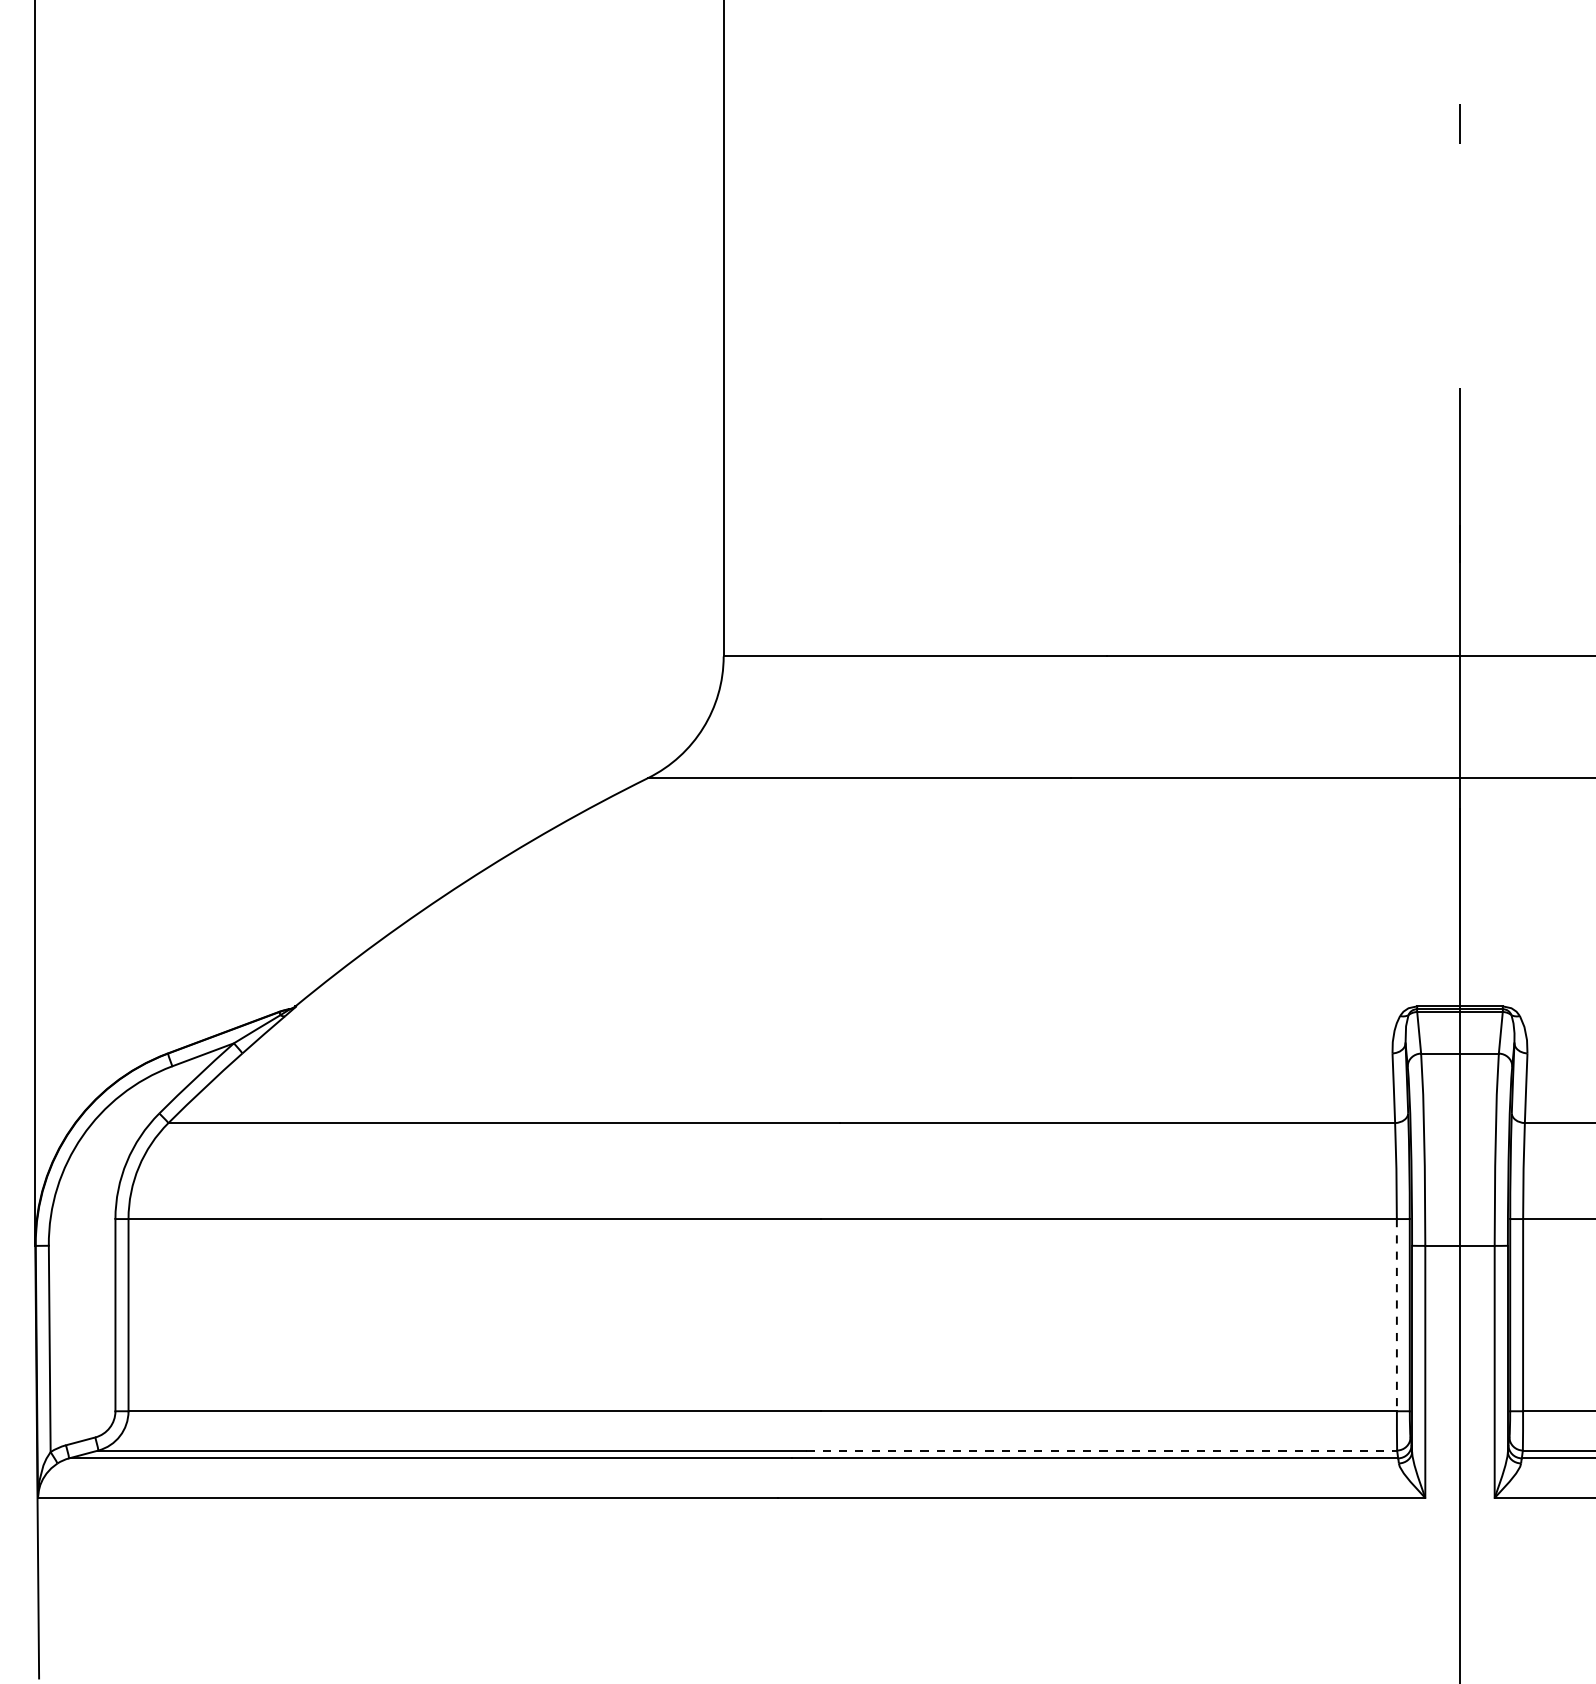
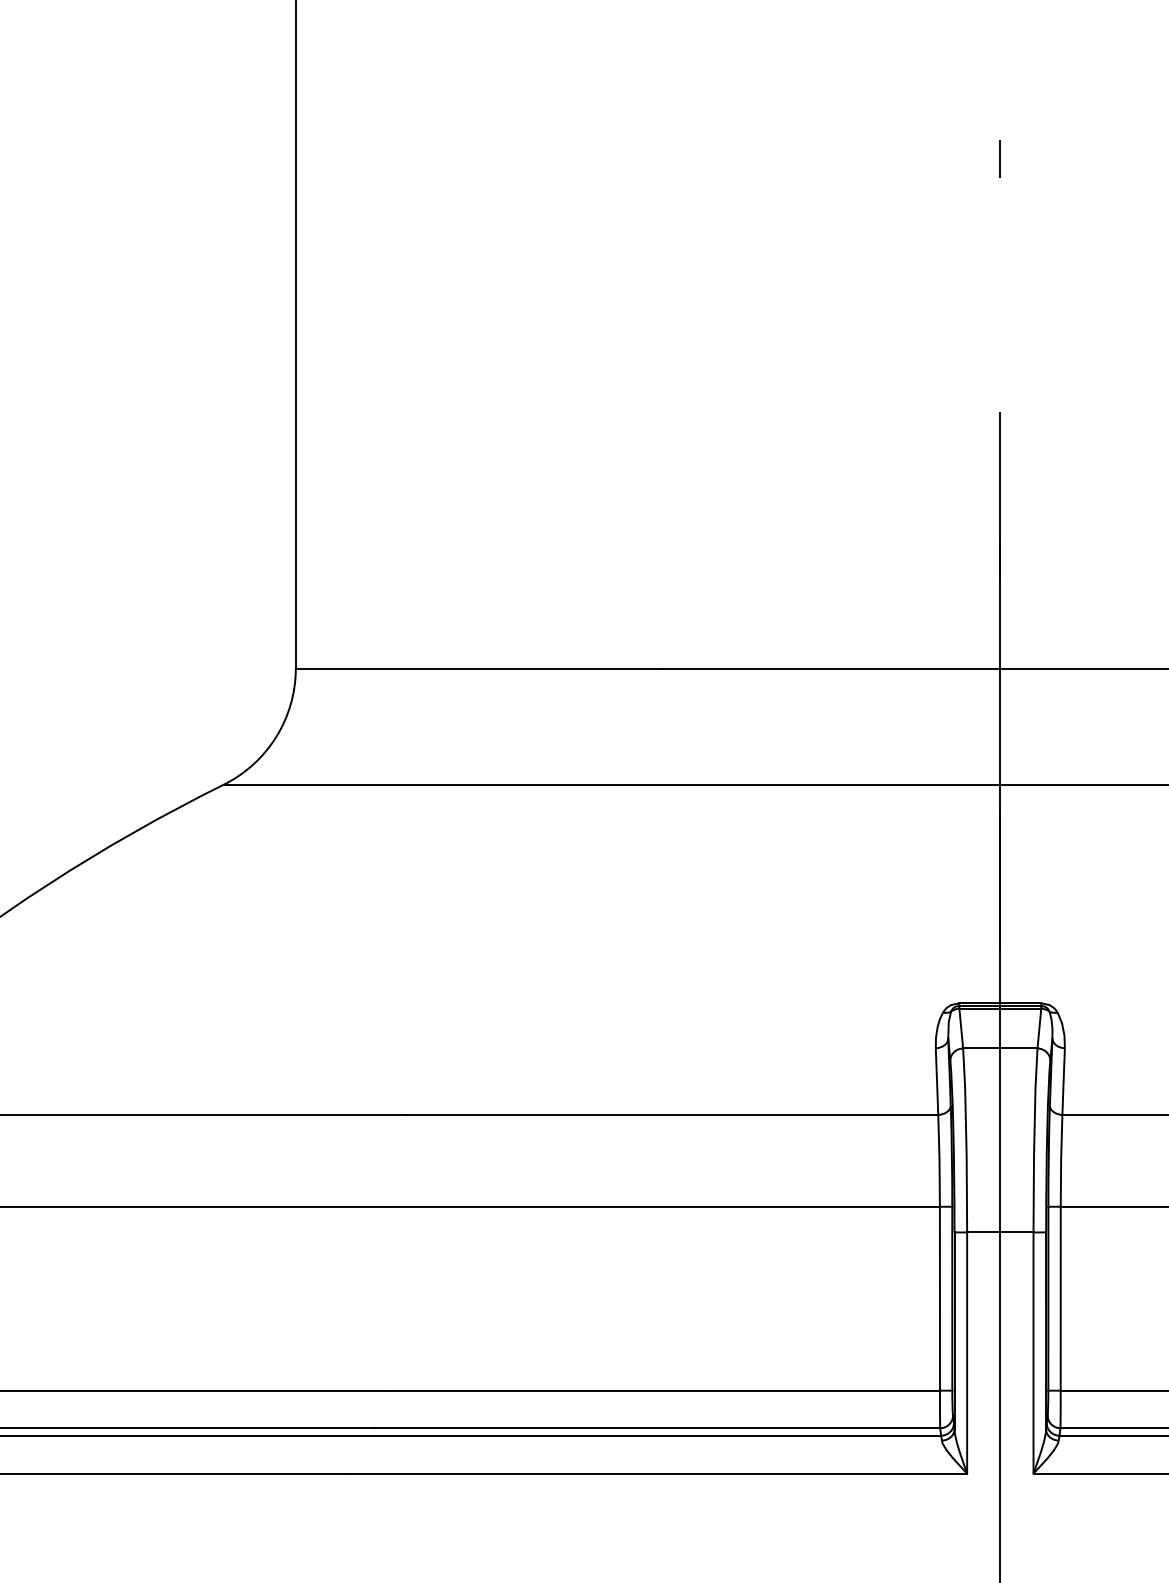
line: (1396, 1315) -> (939, 1299), dashed -> solid
line: (1102, 1450) -> (658, 1428), dashed -> solid

